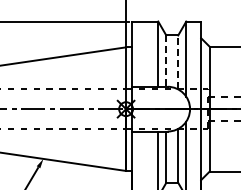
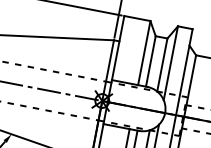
line: (166, 61) -> (150, 61), dashed -> solid
line: (178, 62) -> (162, 65), dashed -> solid

